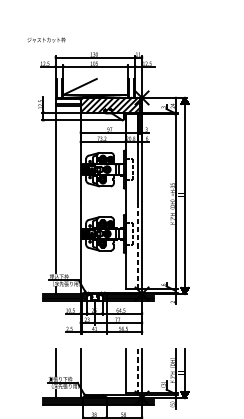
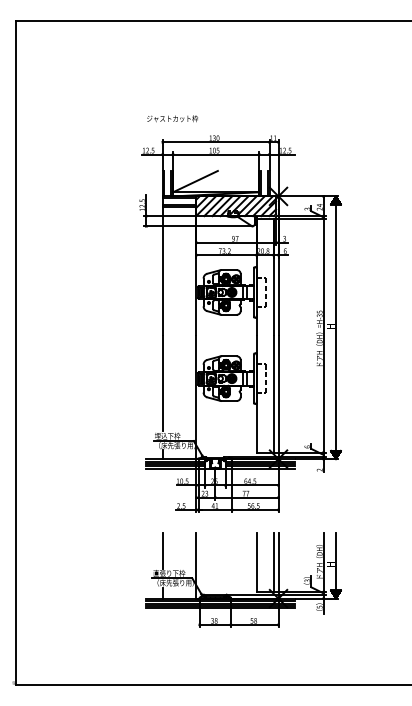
text: (46, 39) -> (172, 118), moved
line: (138, 245) -> (273, 394), dashed -> solid
line: (138, 371) -> (273, 562), dashed -> solid

